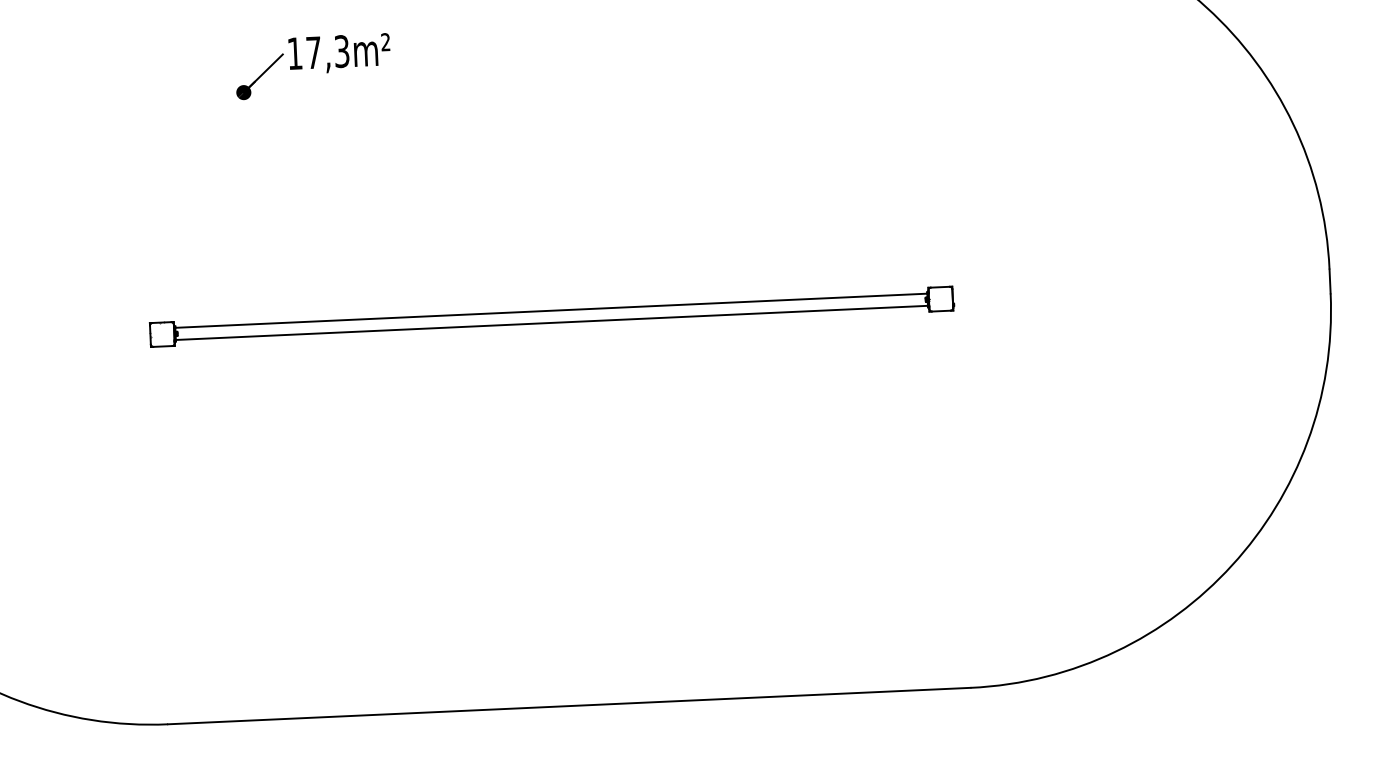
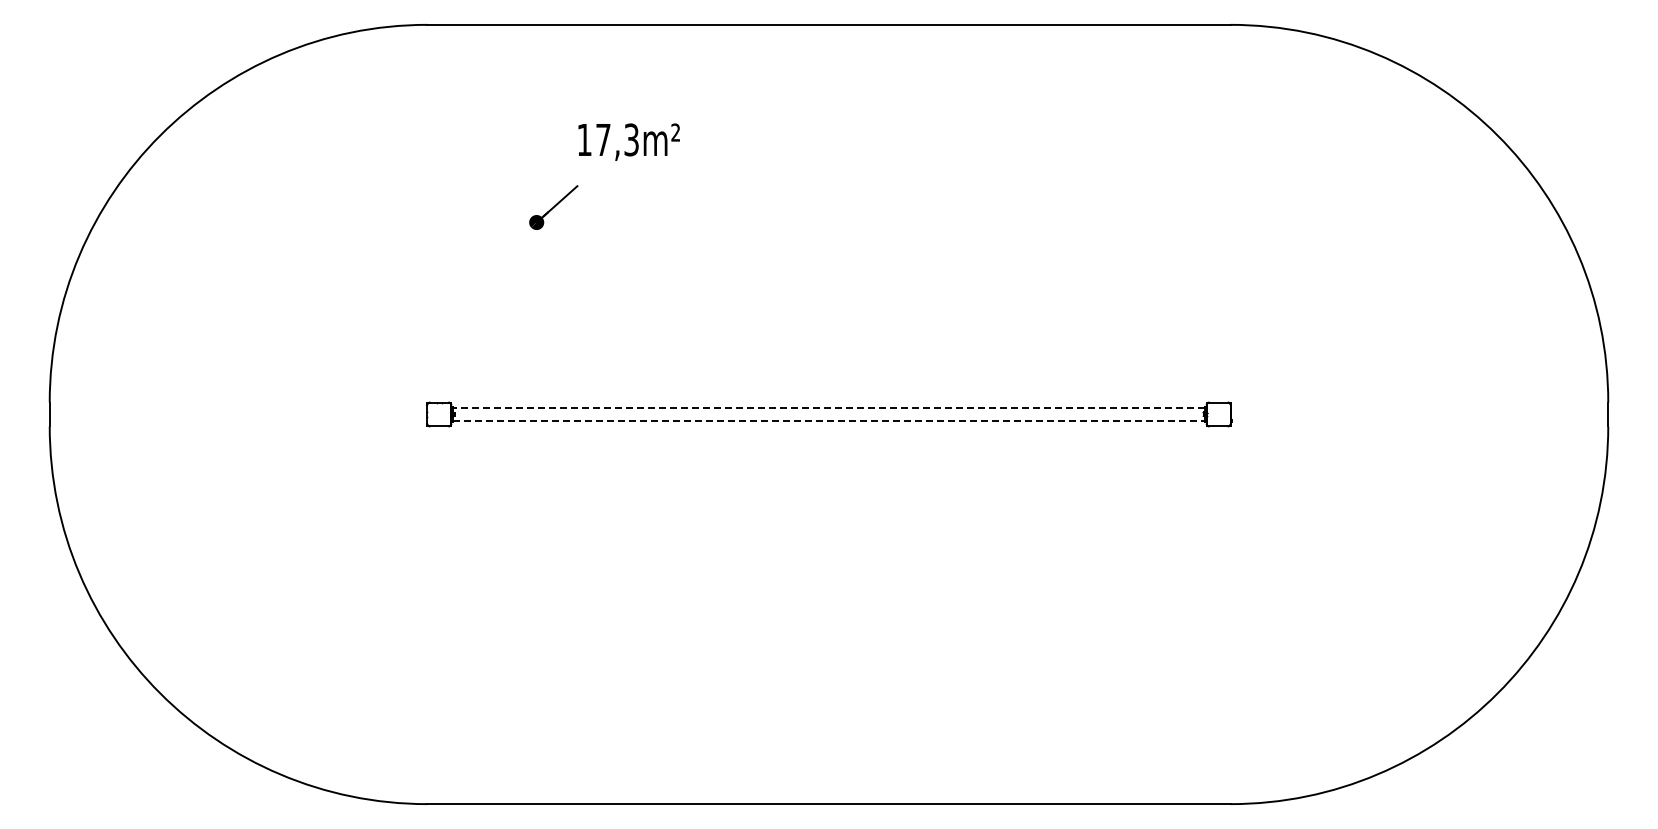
part: (259, 76) -> (553, 207), moved
line: (550, 310) -> (828, 408), solid -> dashed
line: (552, 322) -> (829, 420), solid -> dashed

